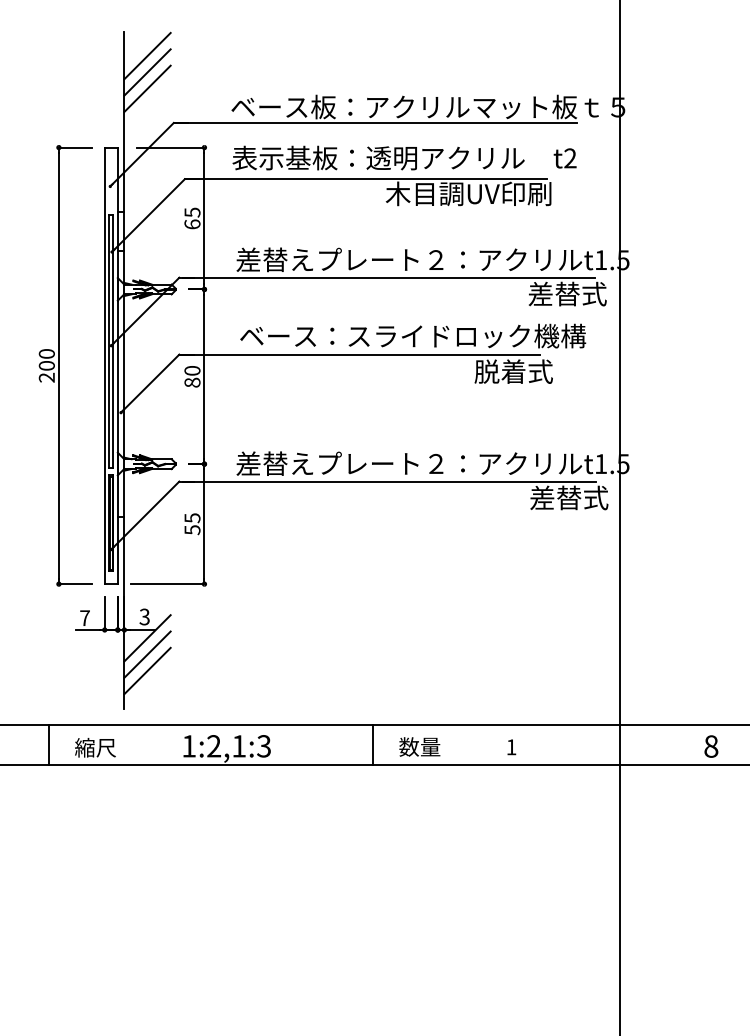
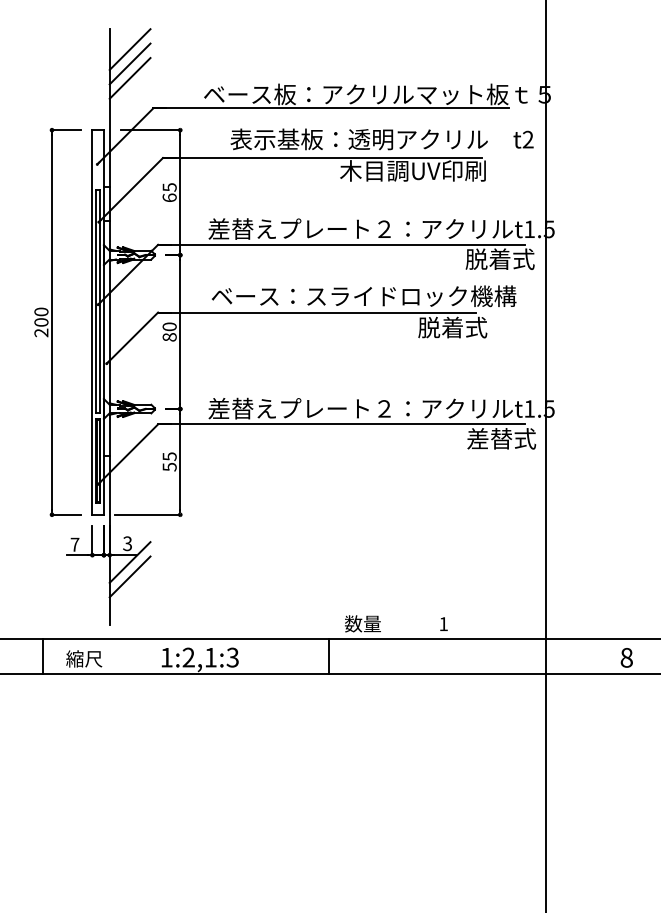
text: (404, 157) -> (382, 138), moved
text: (553, 293) -> (487, 258), 差替式 -> 脱着式
line: (147, 670) -> (130, 590), removed
text: (457, 746) -> (396, 623), moved

